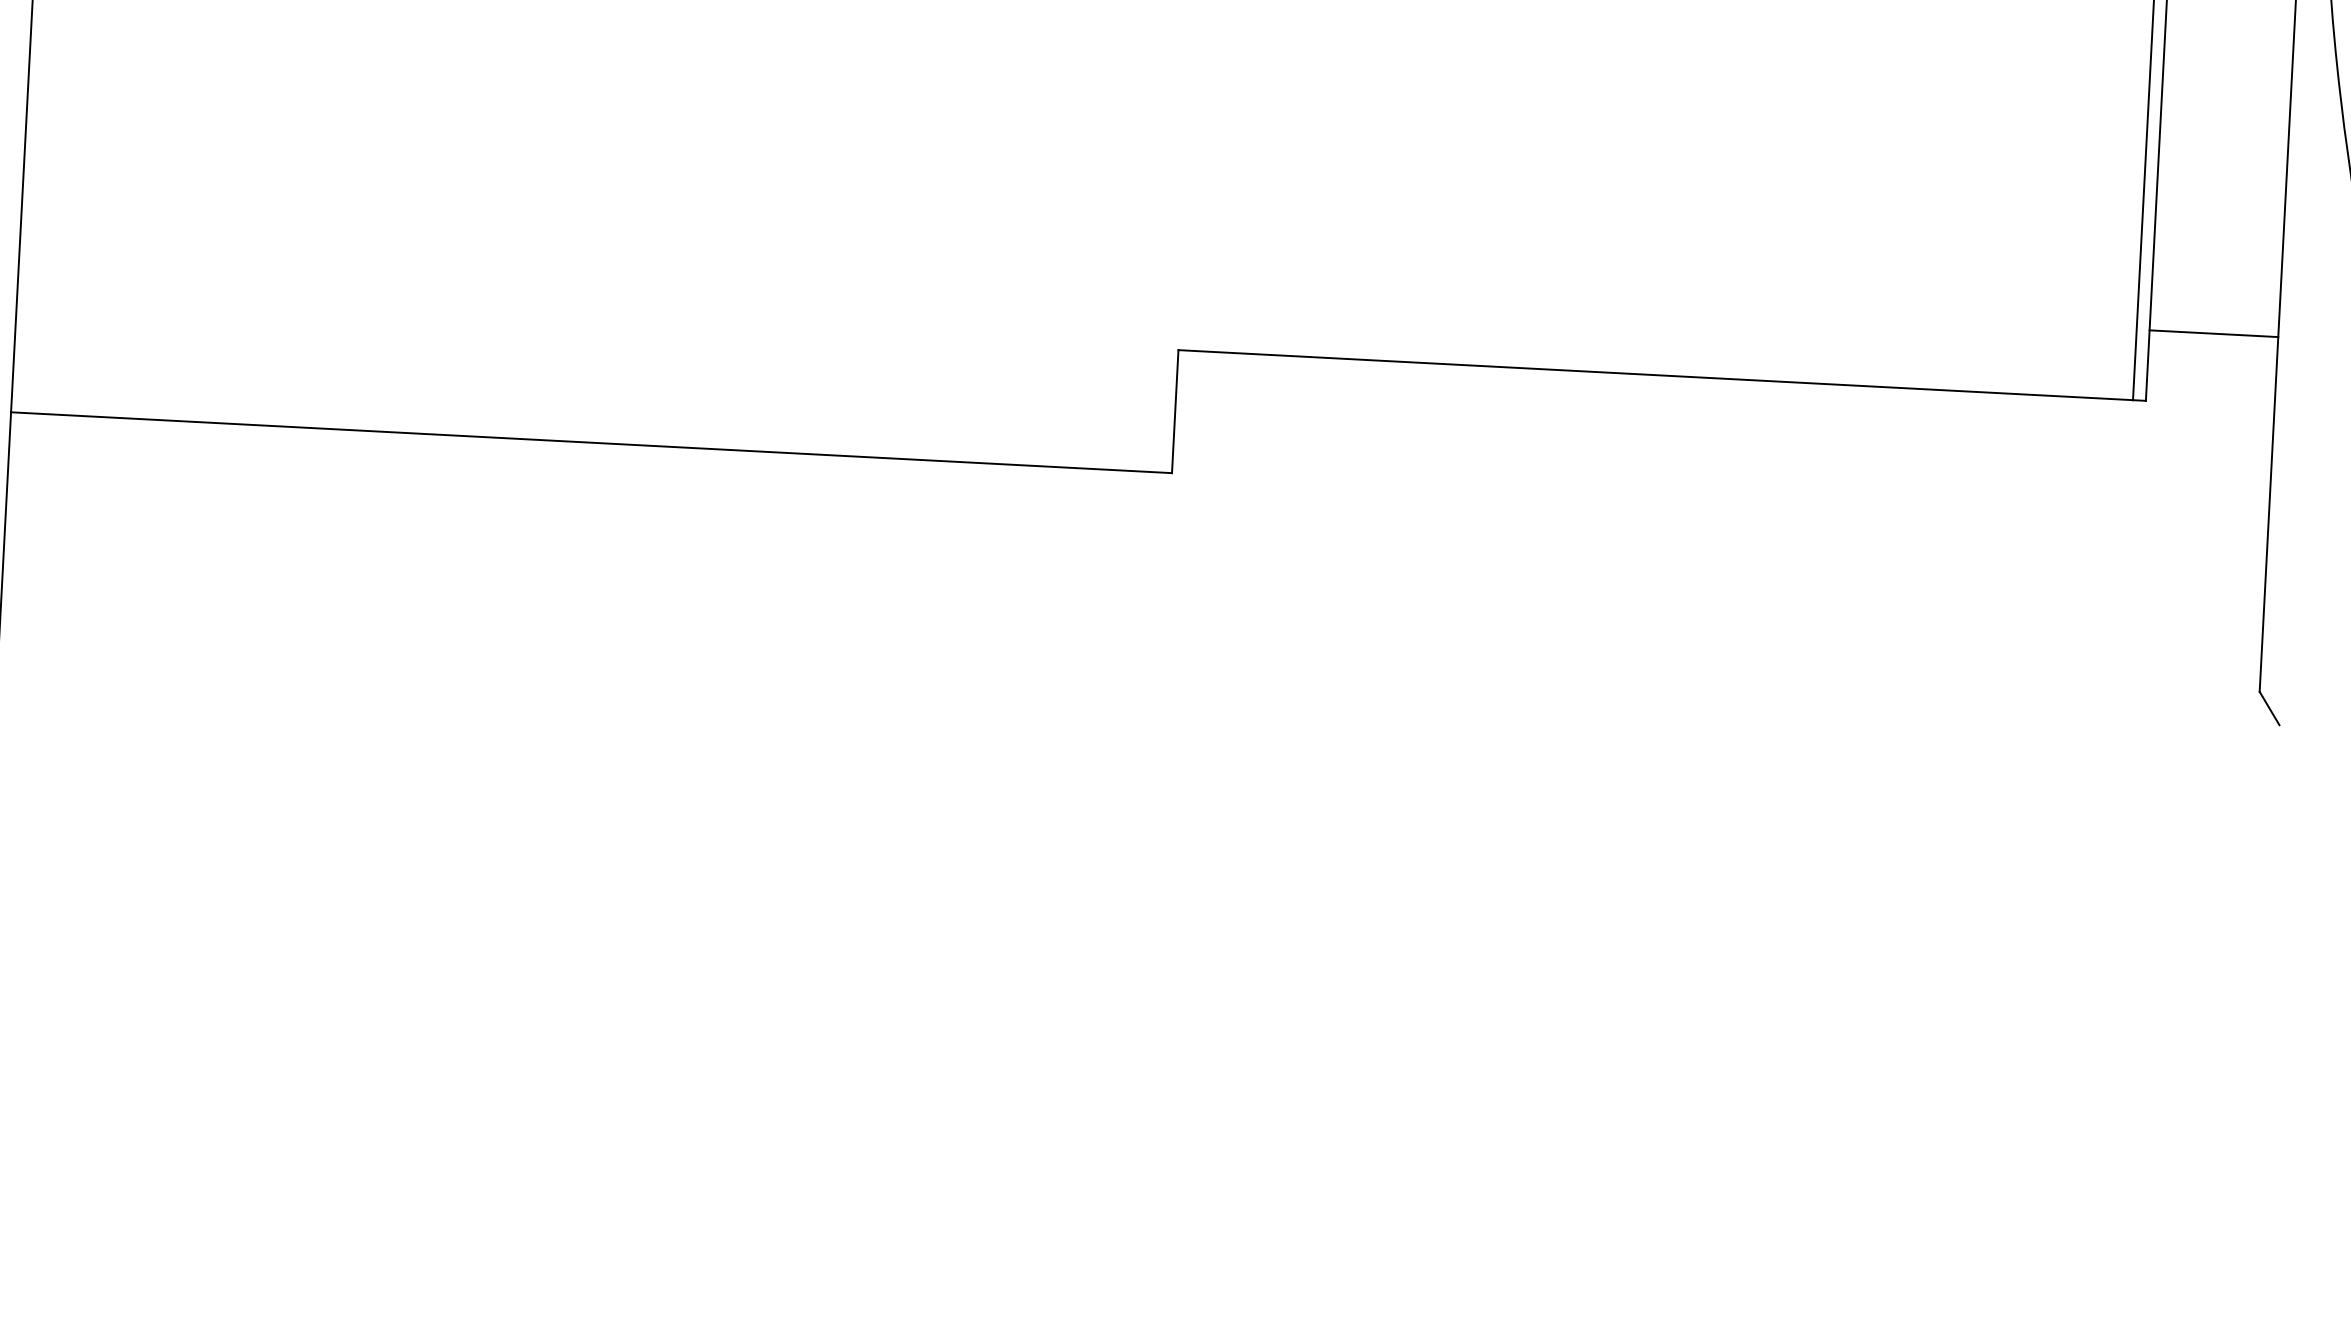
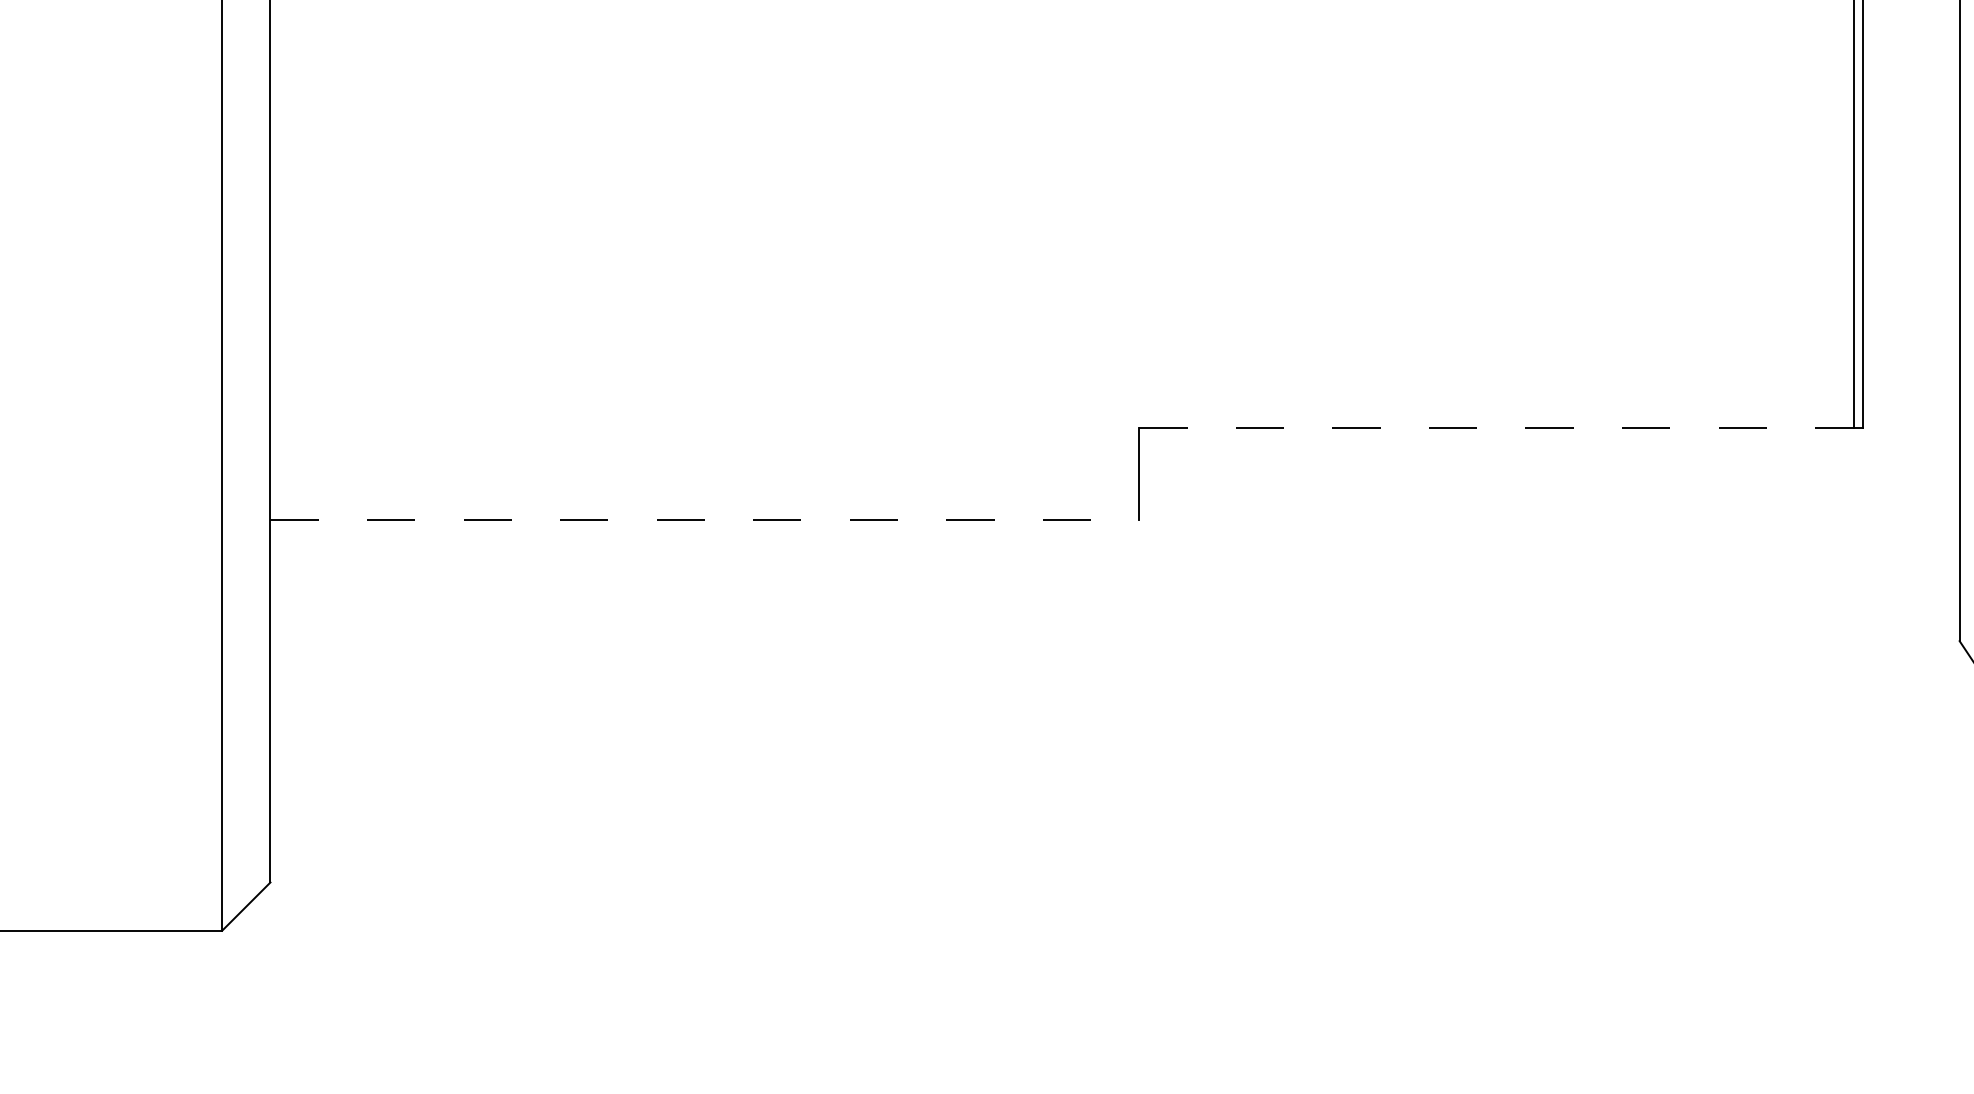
line: (2213, 333) -> (1911, 375), removed
line: (1657, 375) -> (1497, 428), solid -> dashed
line: (592, 442) -> (705, 520), solid -> dashed

